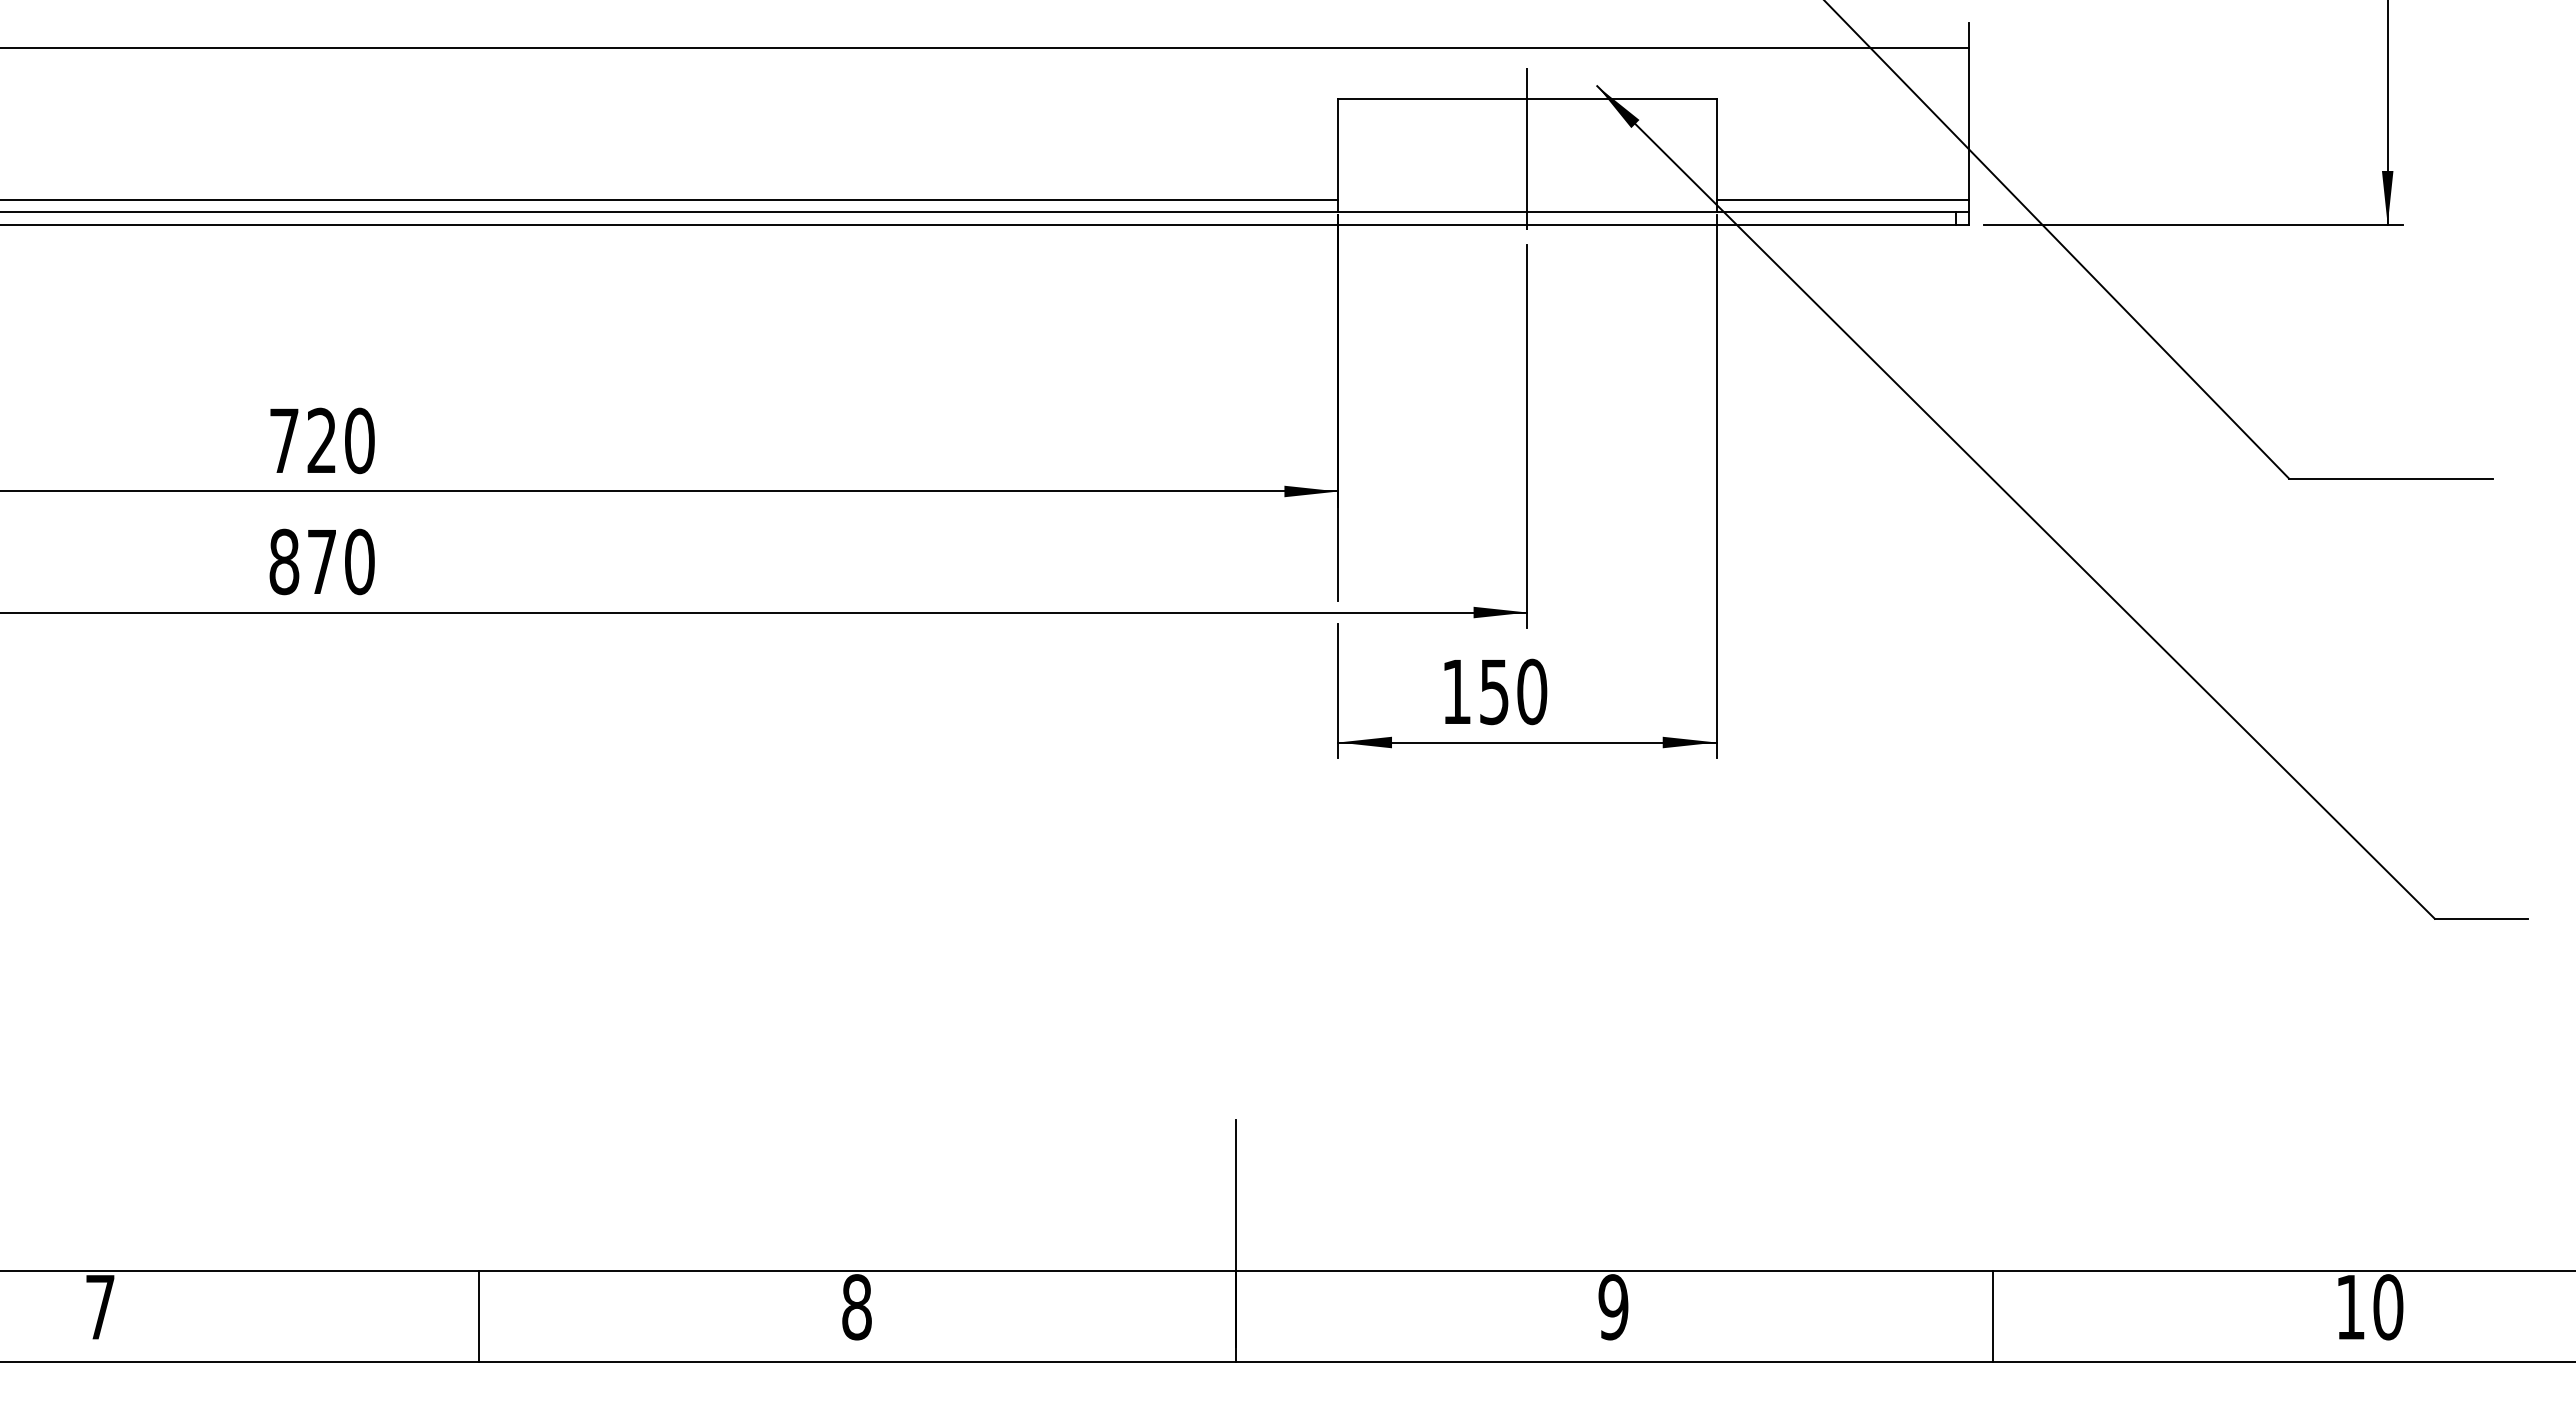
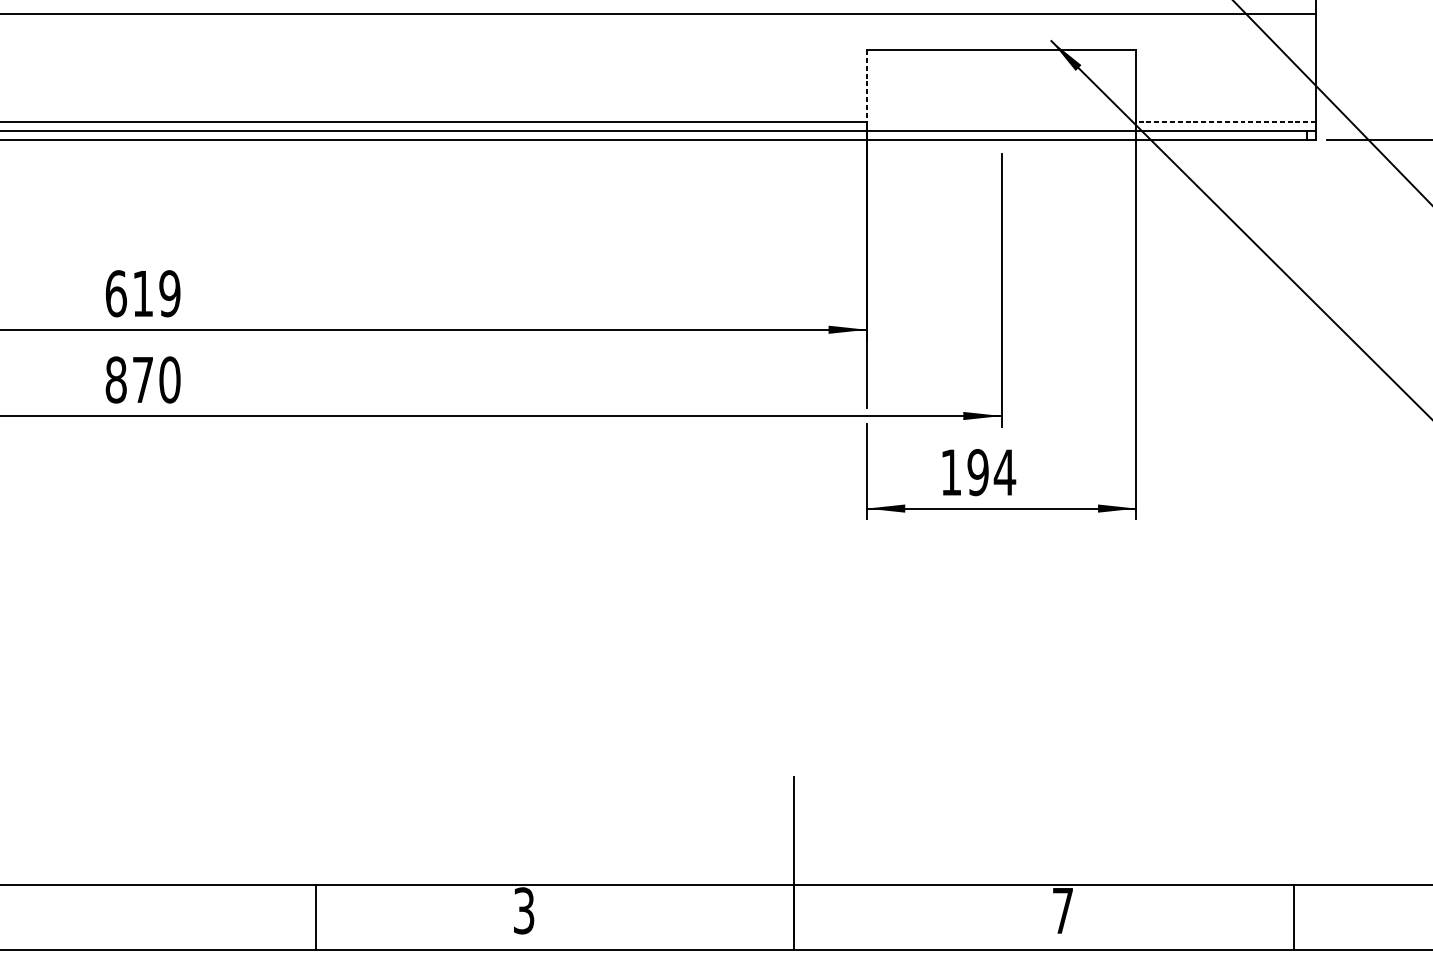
line: (1527, 148) -> (1001, 85), removed
line: (1338, 149) -> (867, 86), solid -> dashed
line: (1842, 199) -> (1226, 121), solid -> dashed
text: (321, 440) -> (142, 293), 720 -> 619
text: (1513, 691) -> (991, 472), 150 -> 194
text: (856, 1307) -> (523, 911), 8 -> 3
text: (1613, 1307) -> (1062, 911), 9 -> 7
line: (479, 1316) -> (316, 917), moved
line: (1992, 1316) -> (1293, 917), moved

